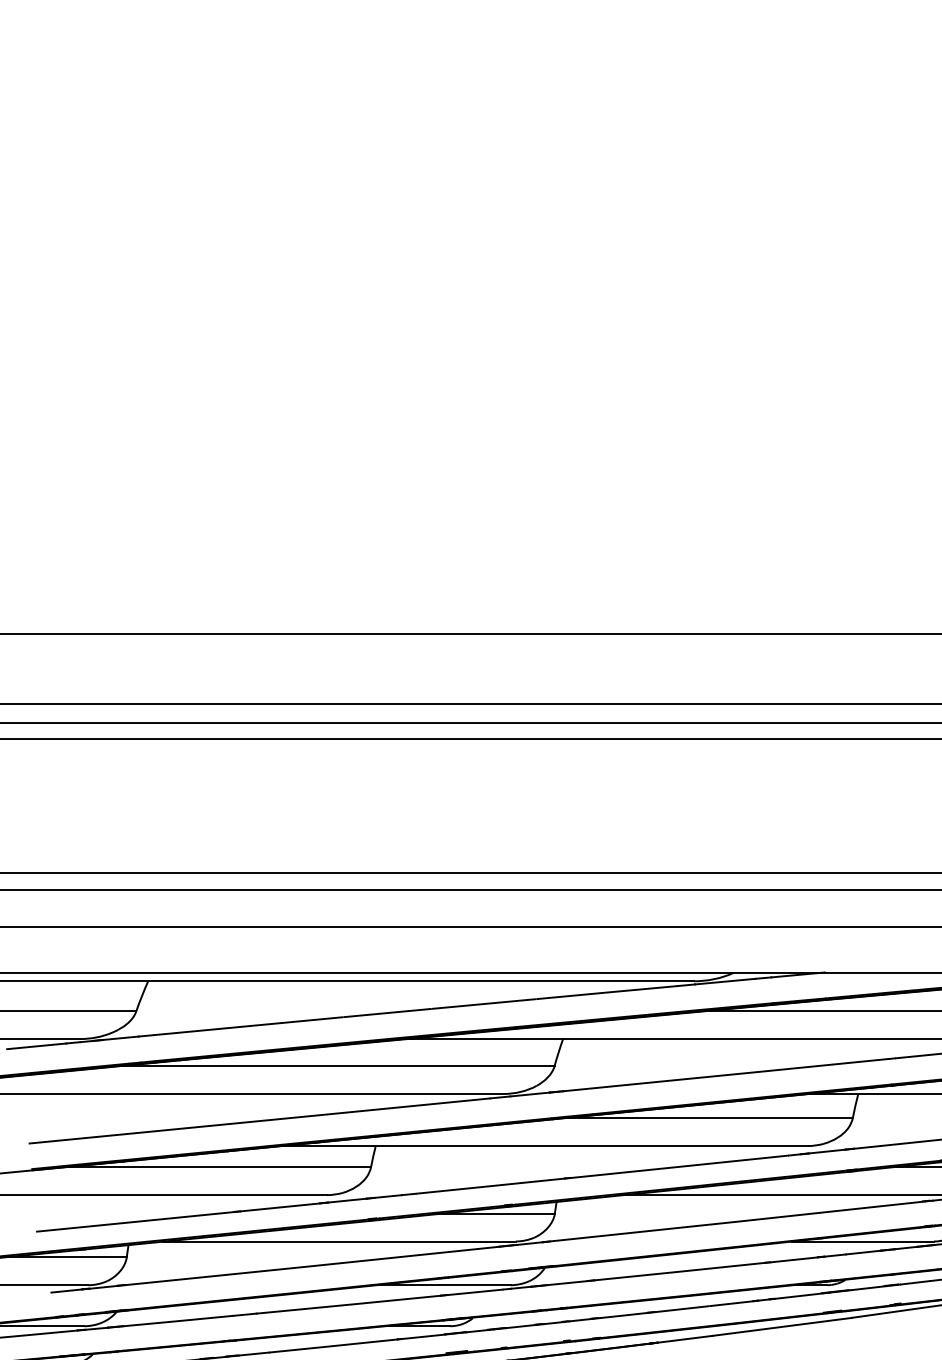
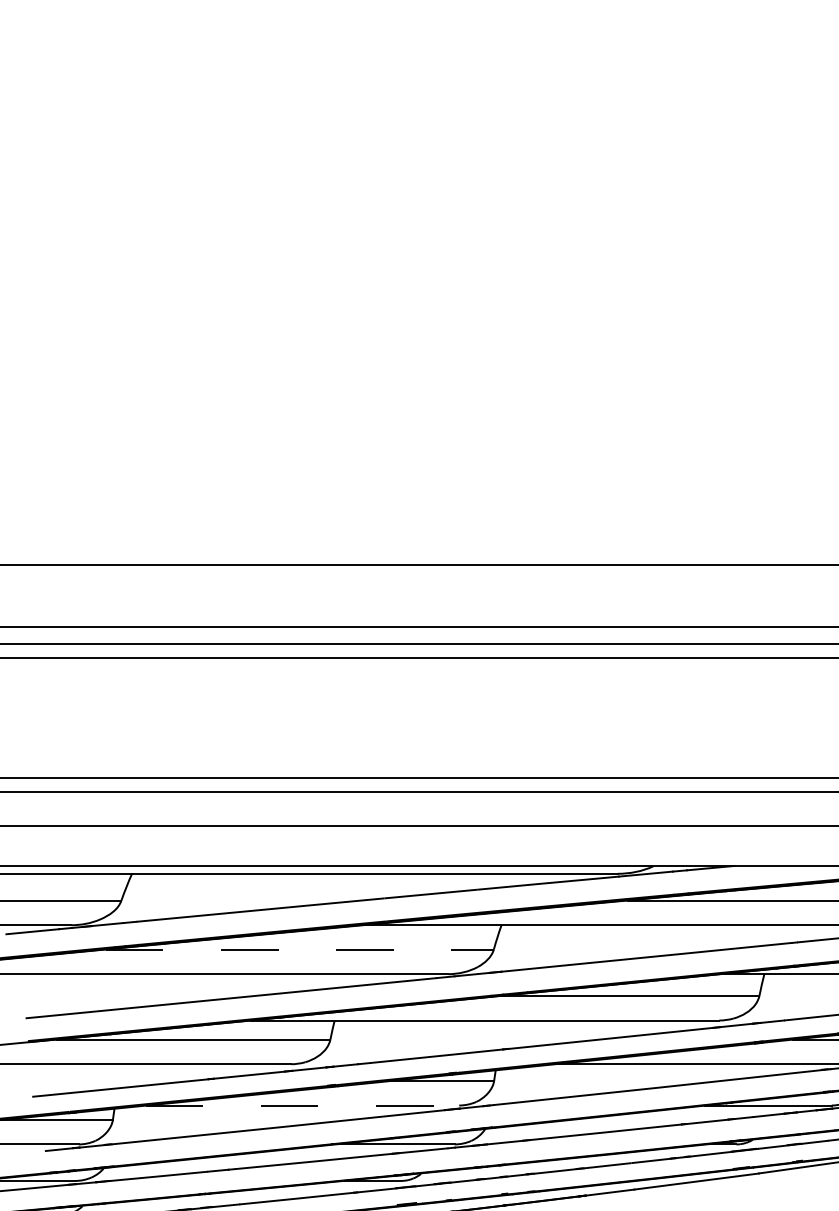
line: (336, 1066) -> (299, 949), solid -> dashed
line: (340, 1241) -> (303, 1105), solid -> dashed

